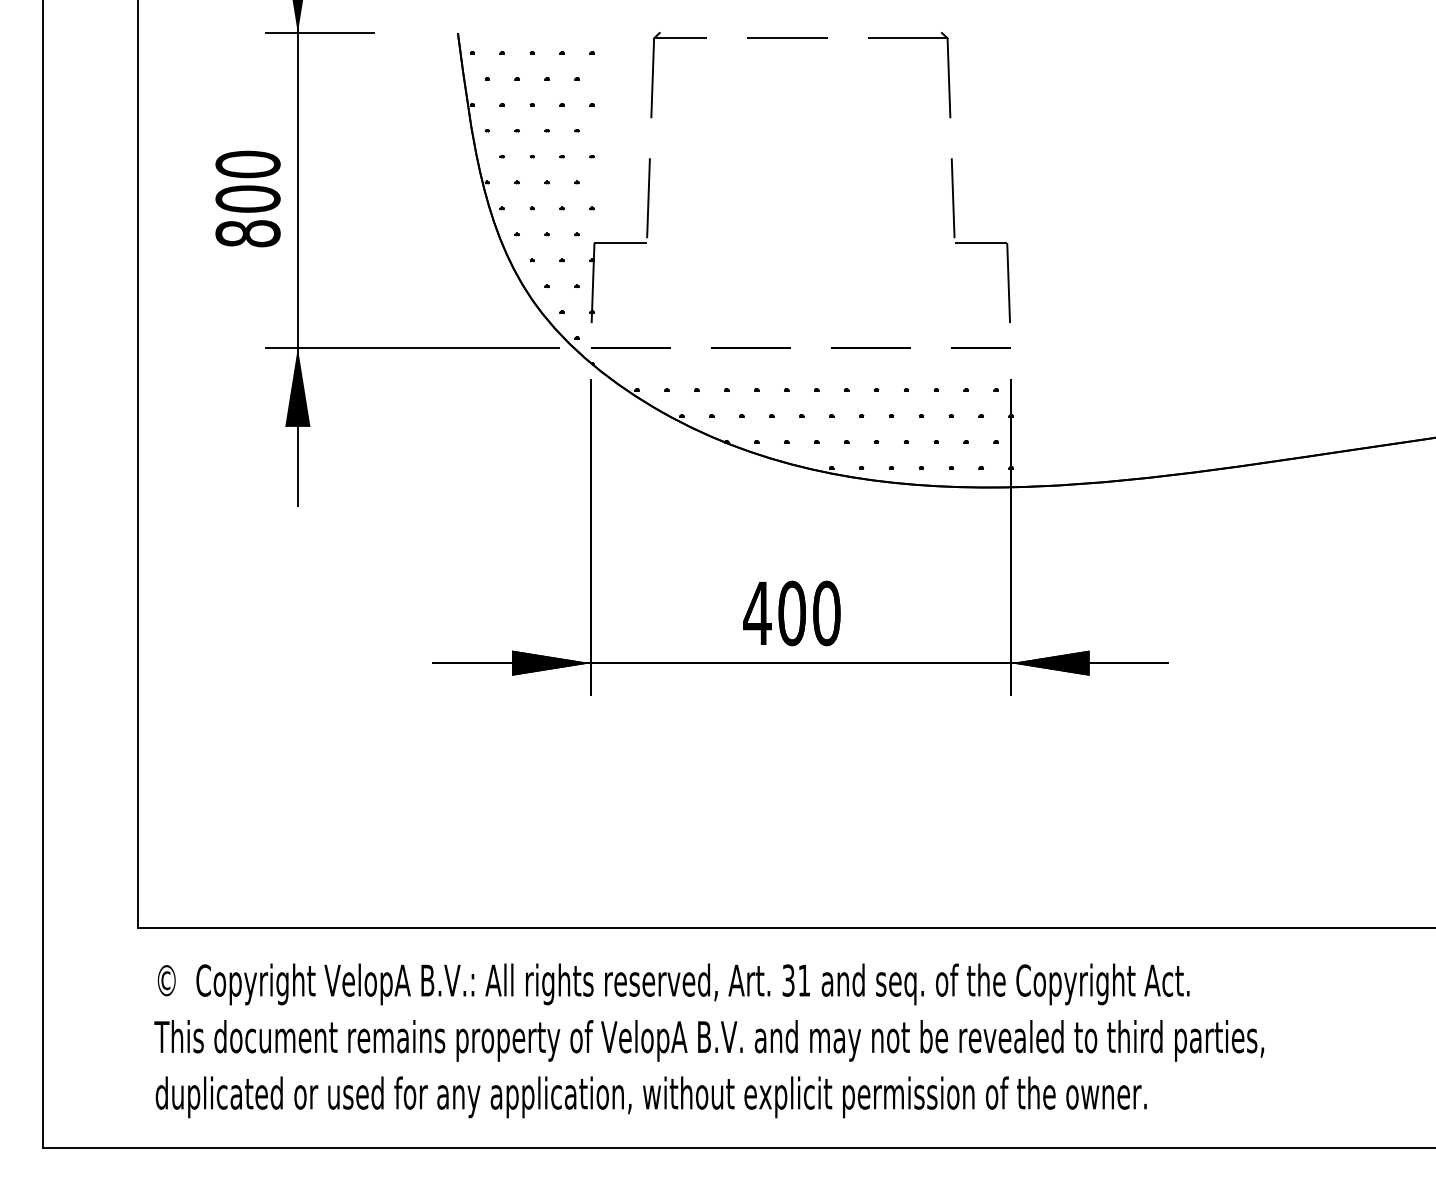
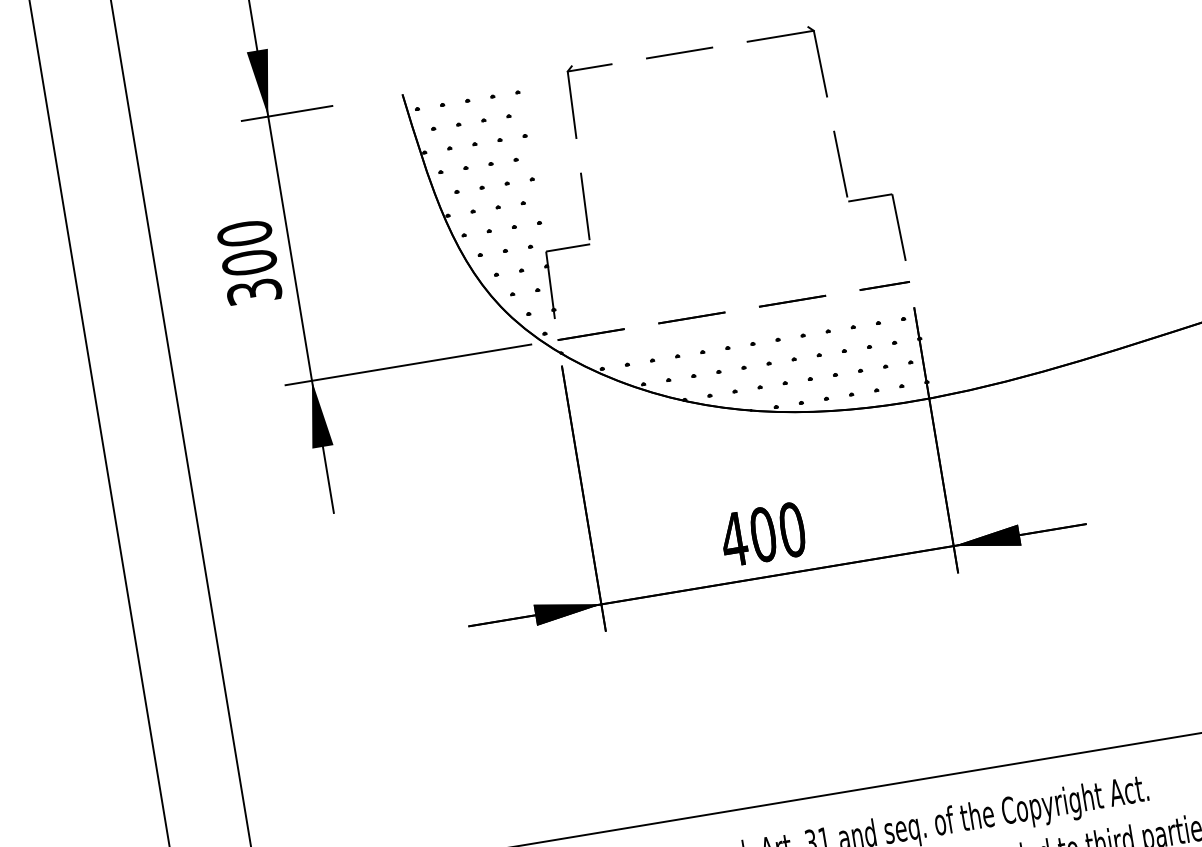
text: (247, 233) -> (253, 291), 800 -> 300

